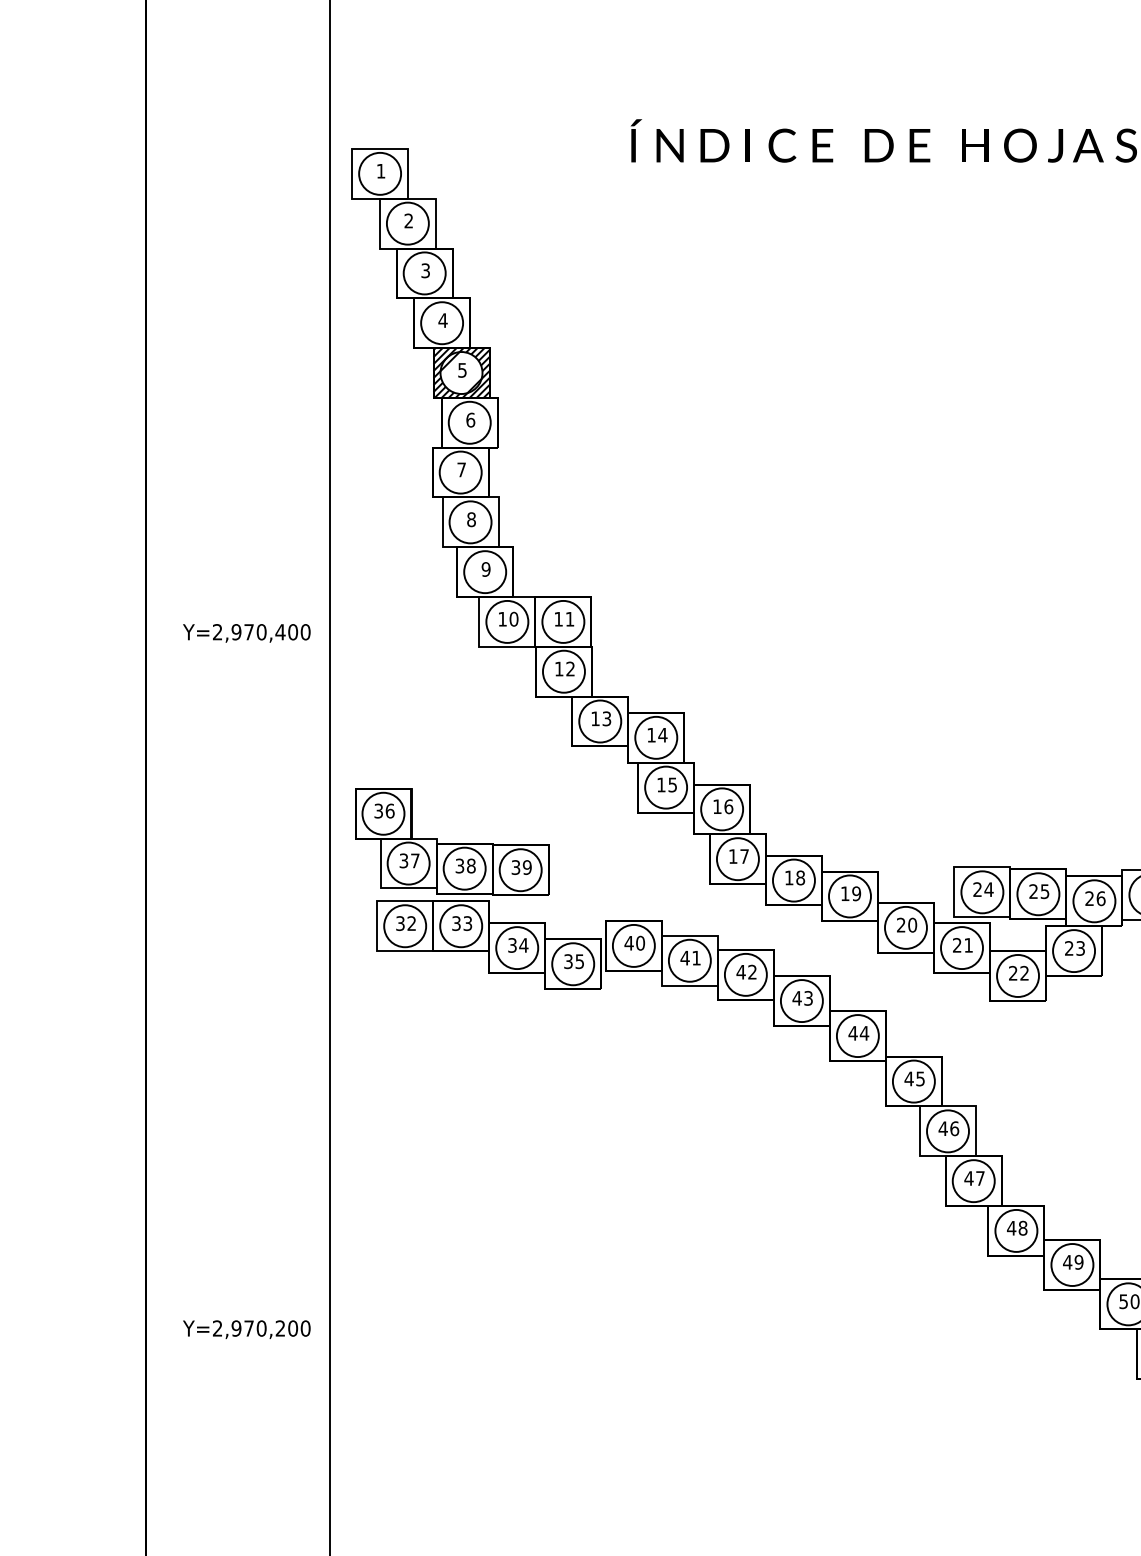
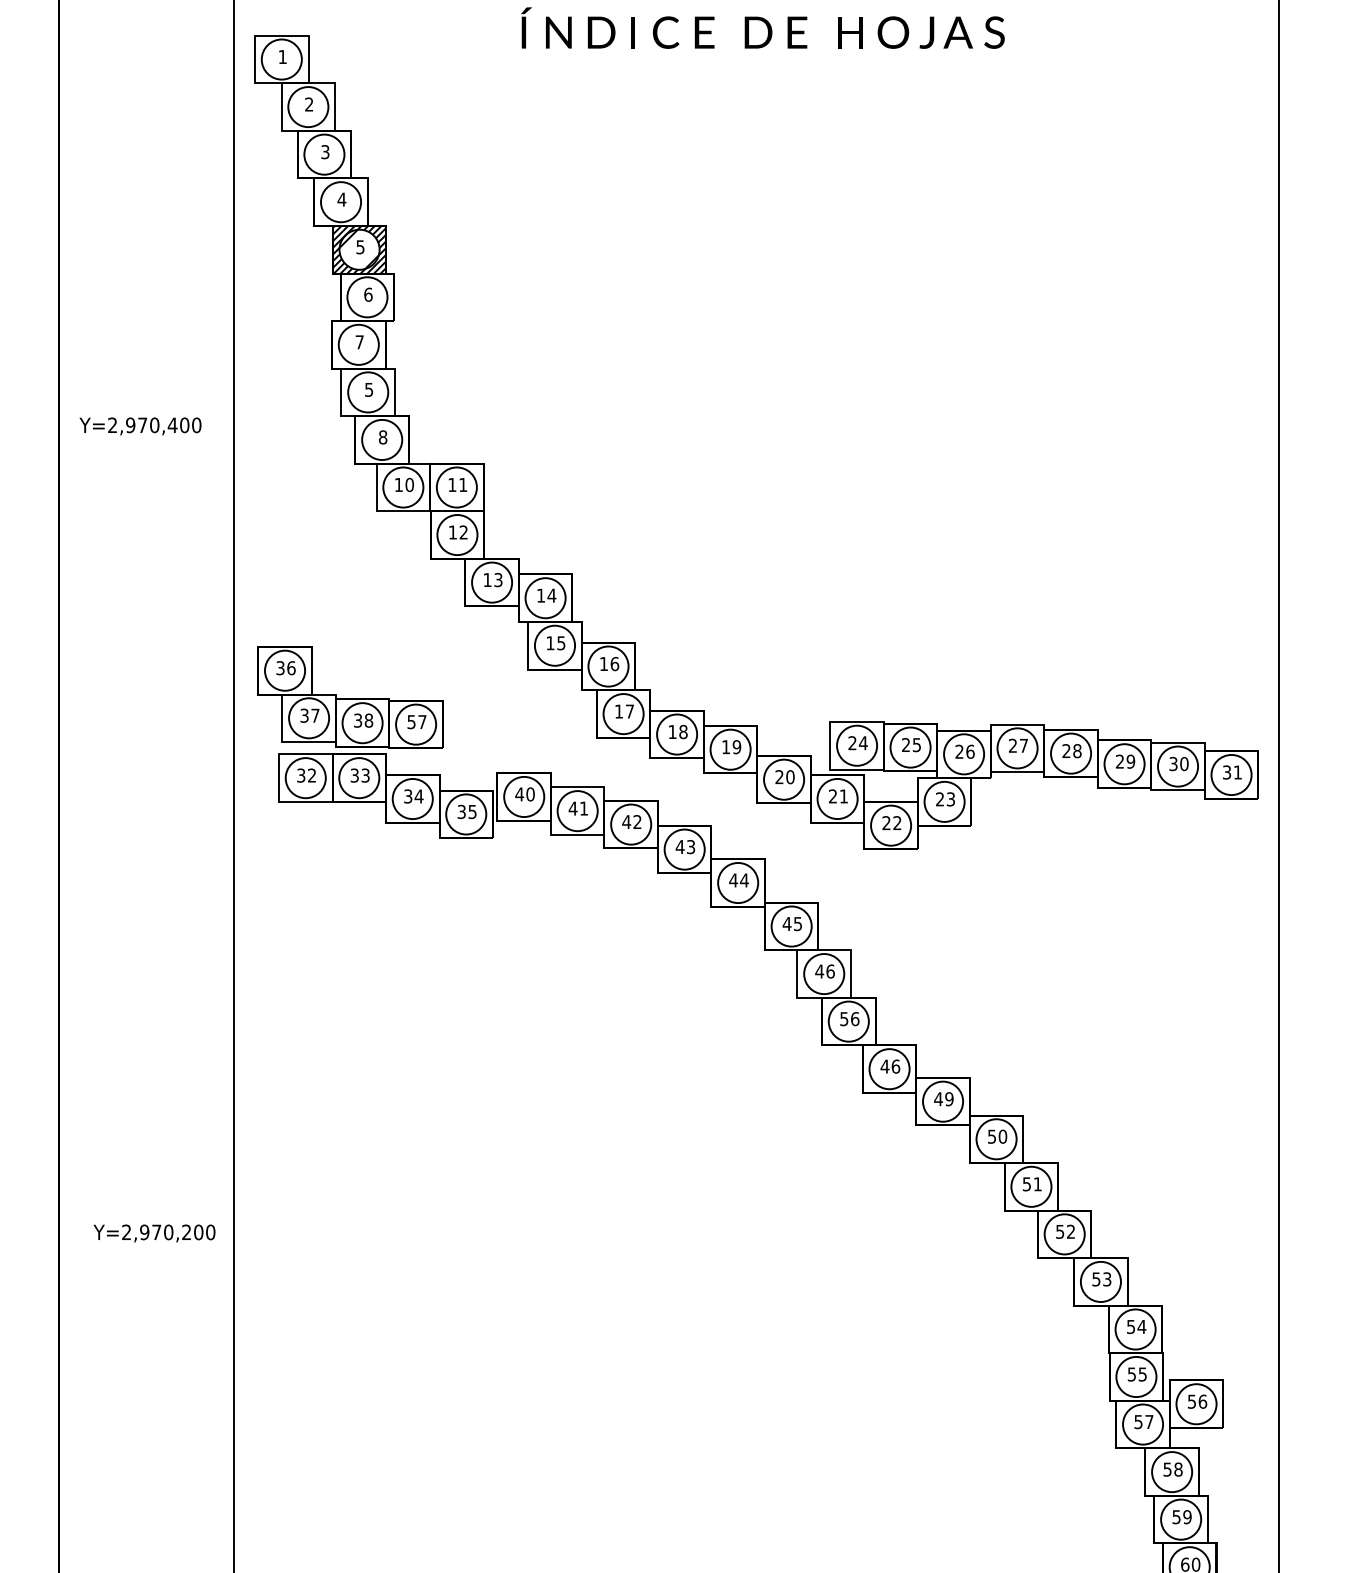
text: (471, 519) -> (369, 389), 8 -> 5
text: (485, 569) -> (382, 437), 9 -> 8
text: (246, 633) -> (140, 426), moved
text: (521, 867) -> (416, 722), 39 -> 57
text: (974, 1178) -> (849, 1019), 47 -> 56
text: (1022, 1228) -> (895, 1066), 48 -> 46
text: (246, 1329) -> (154, 1233), moved

